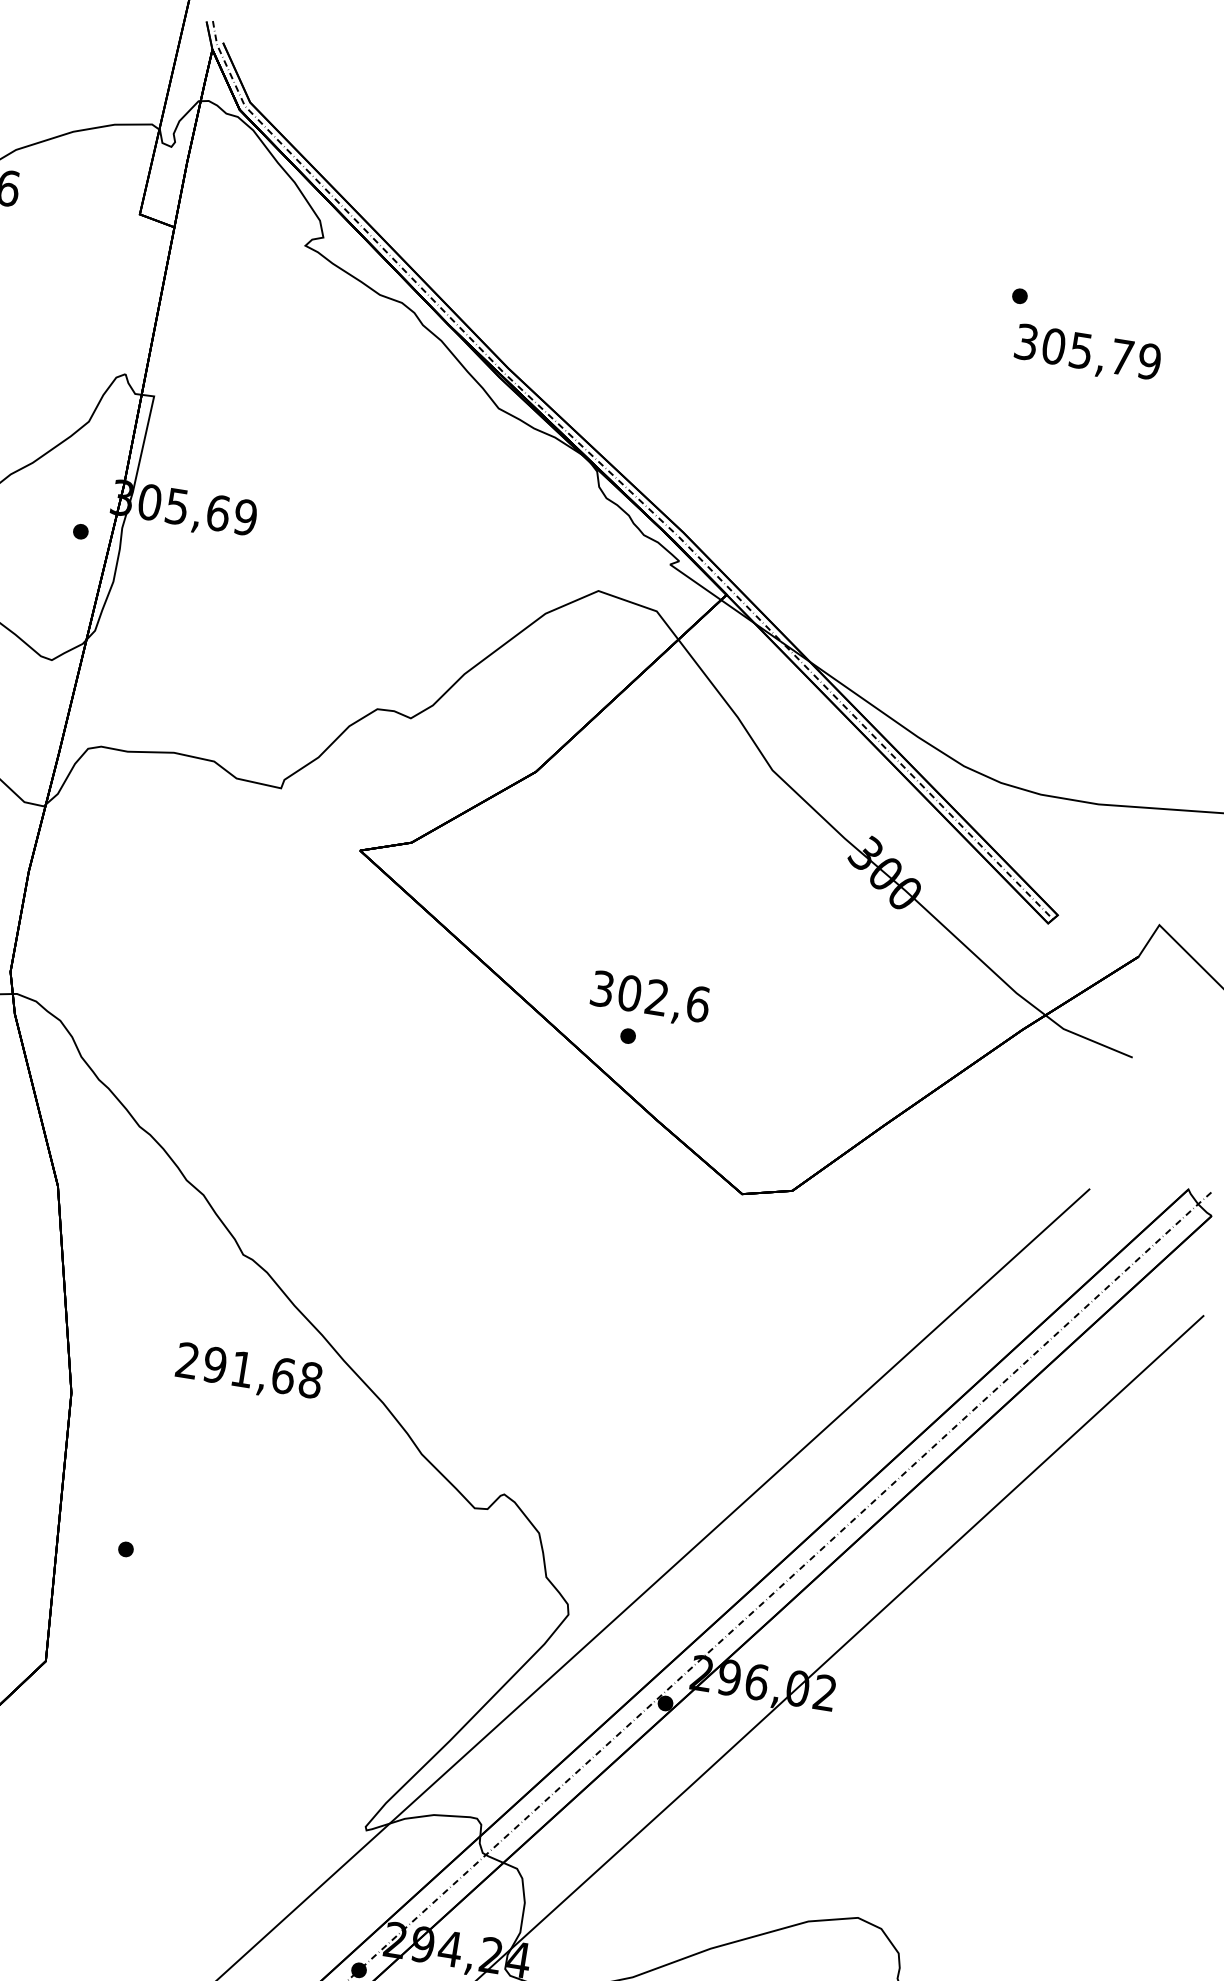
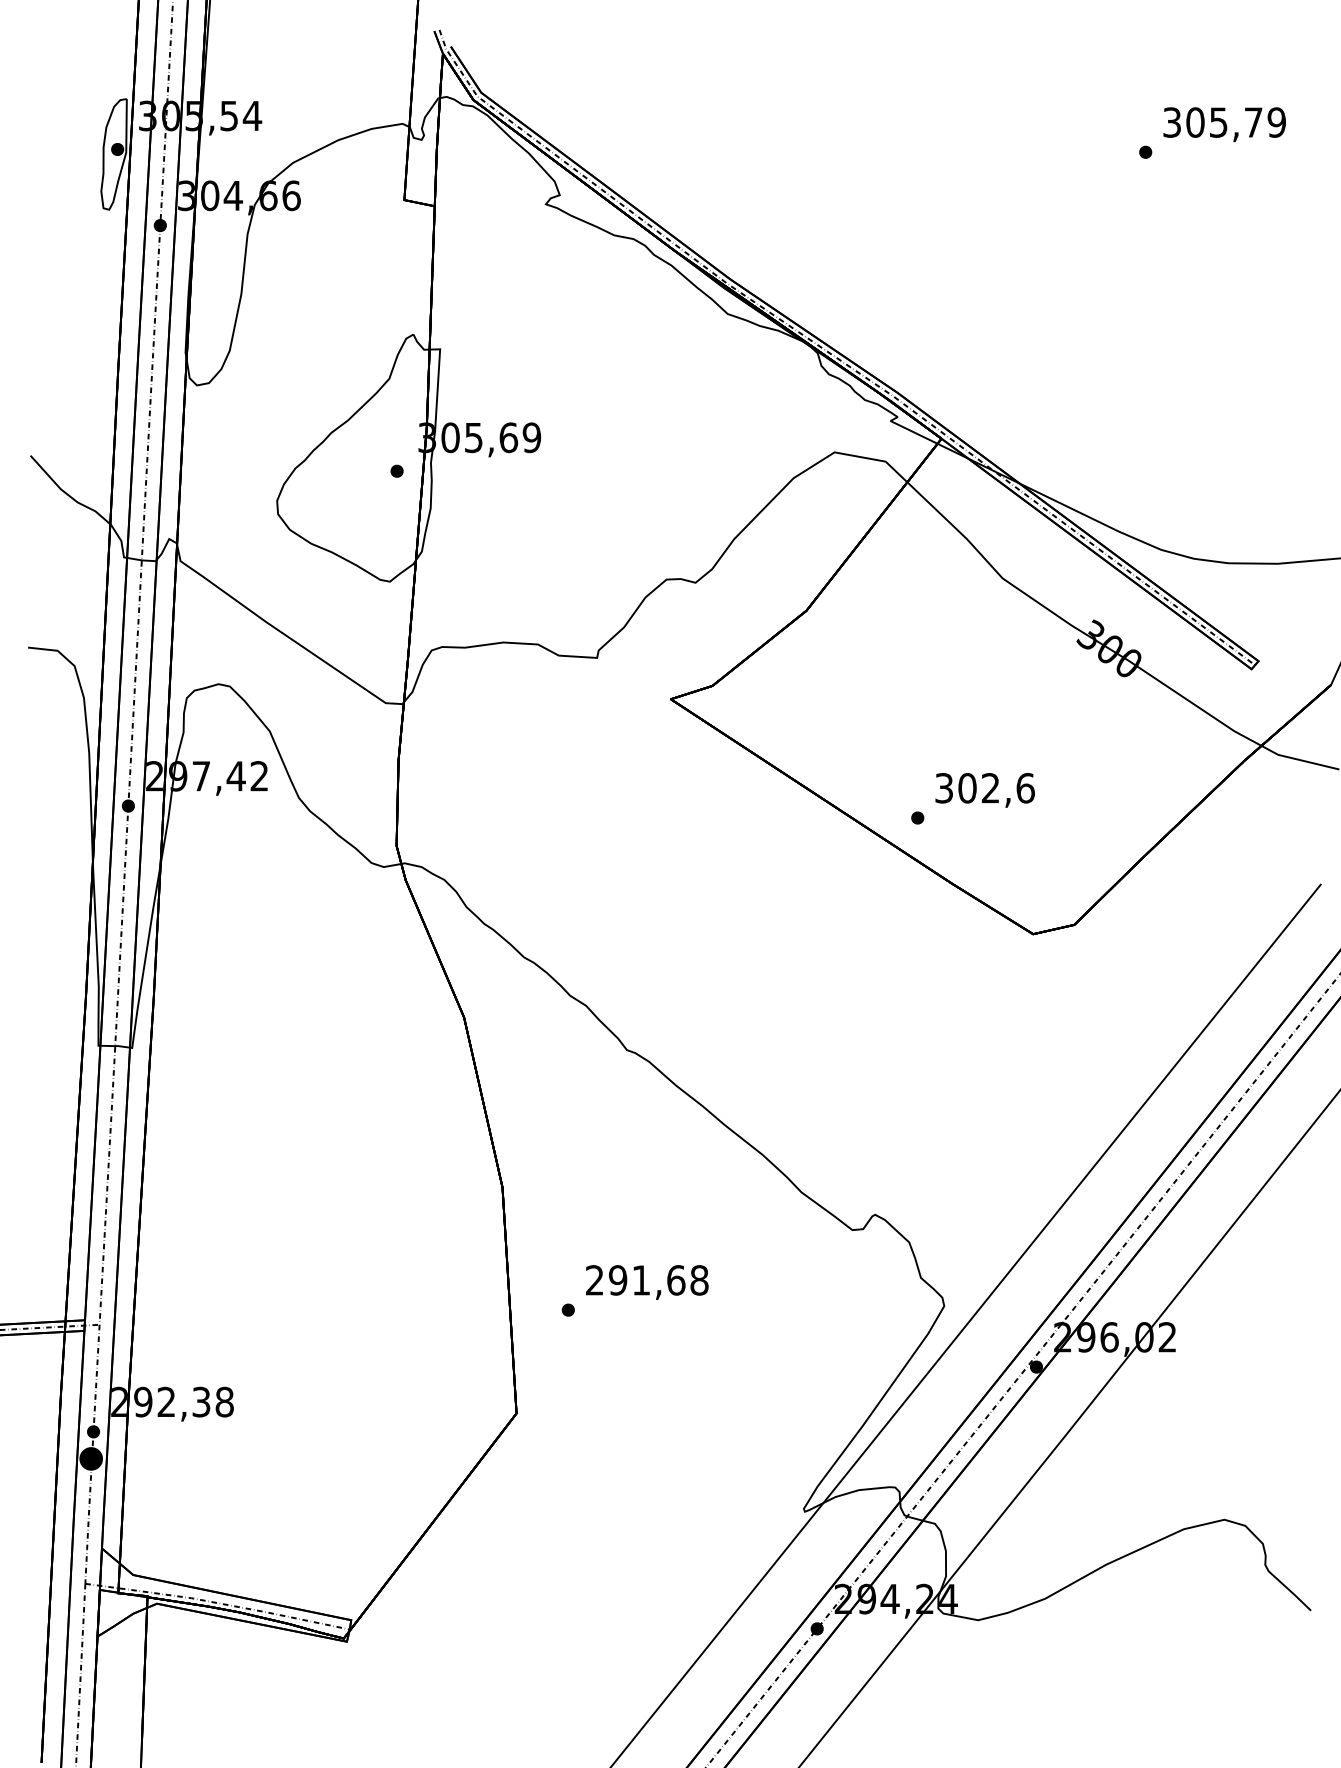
text: (1087, 354) -> (1224, 124), moved
text: (649, 999) -> (984, 790), moved
text: (249, 1373) -> (647, 1282), moved

